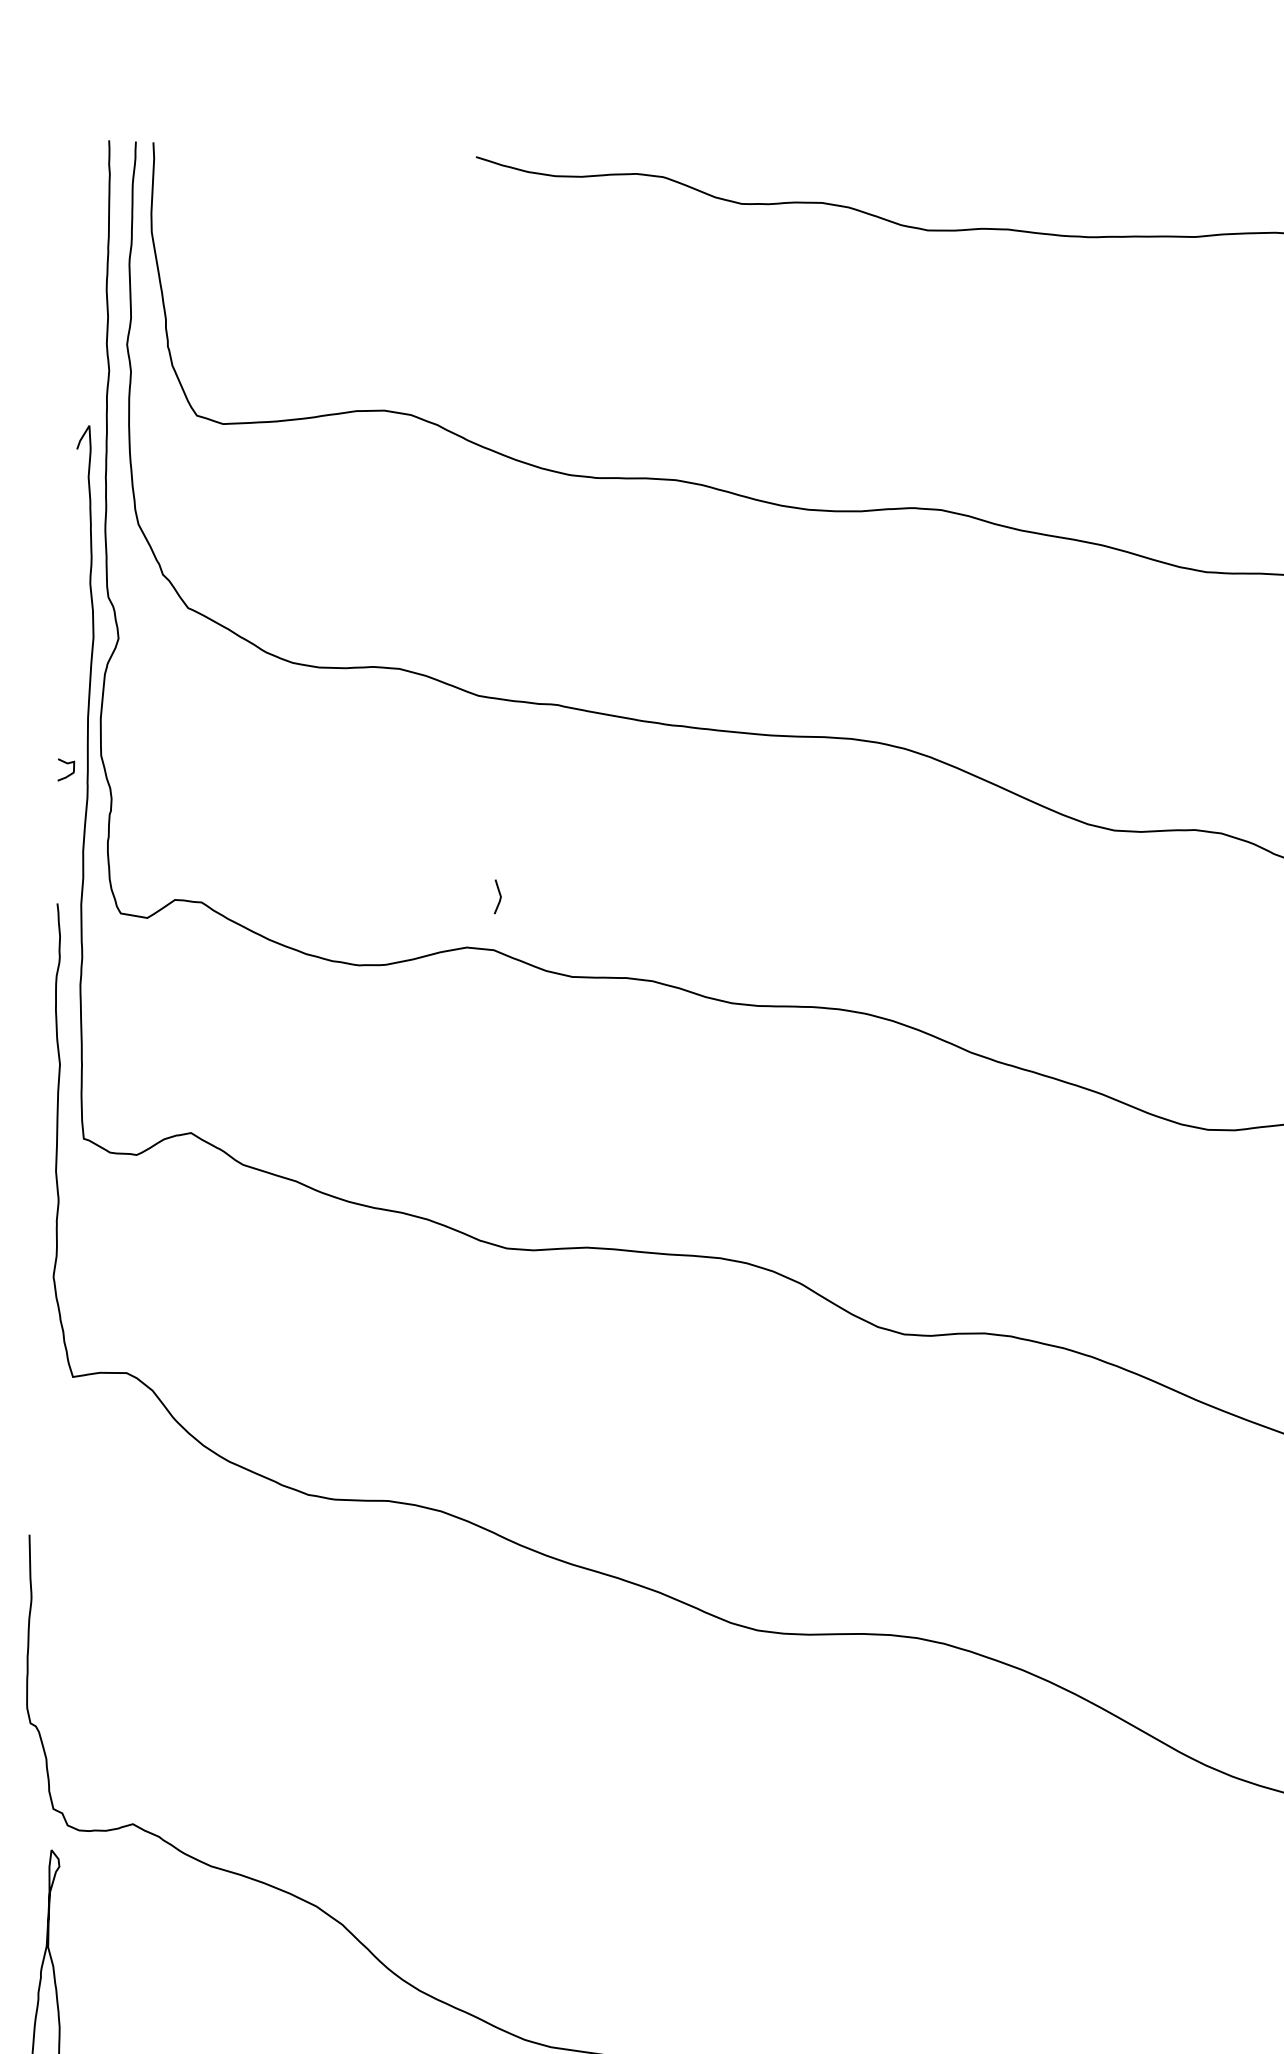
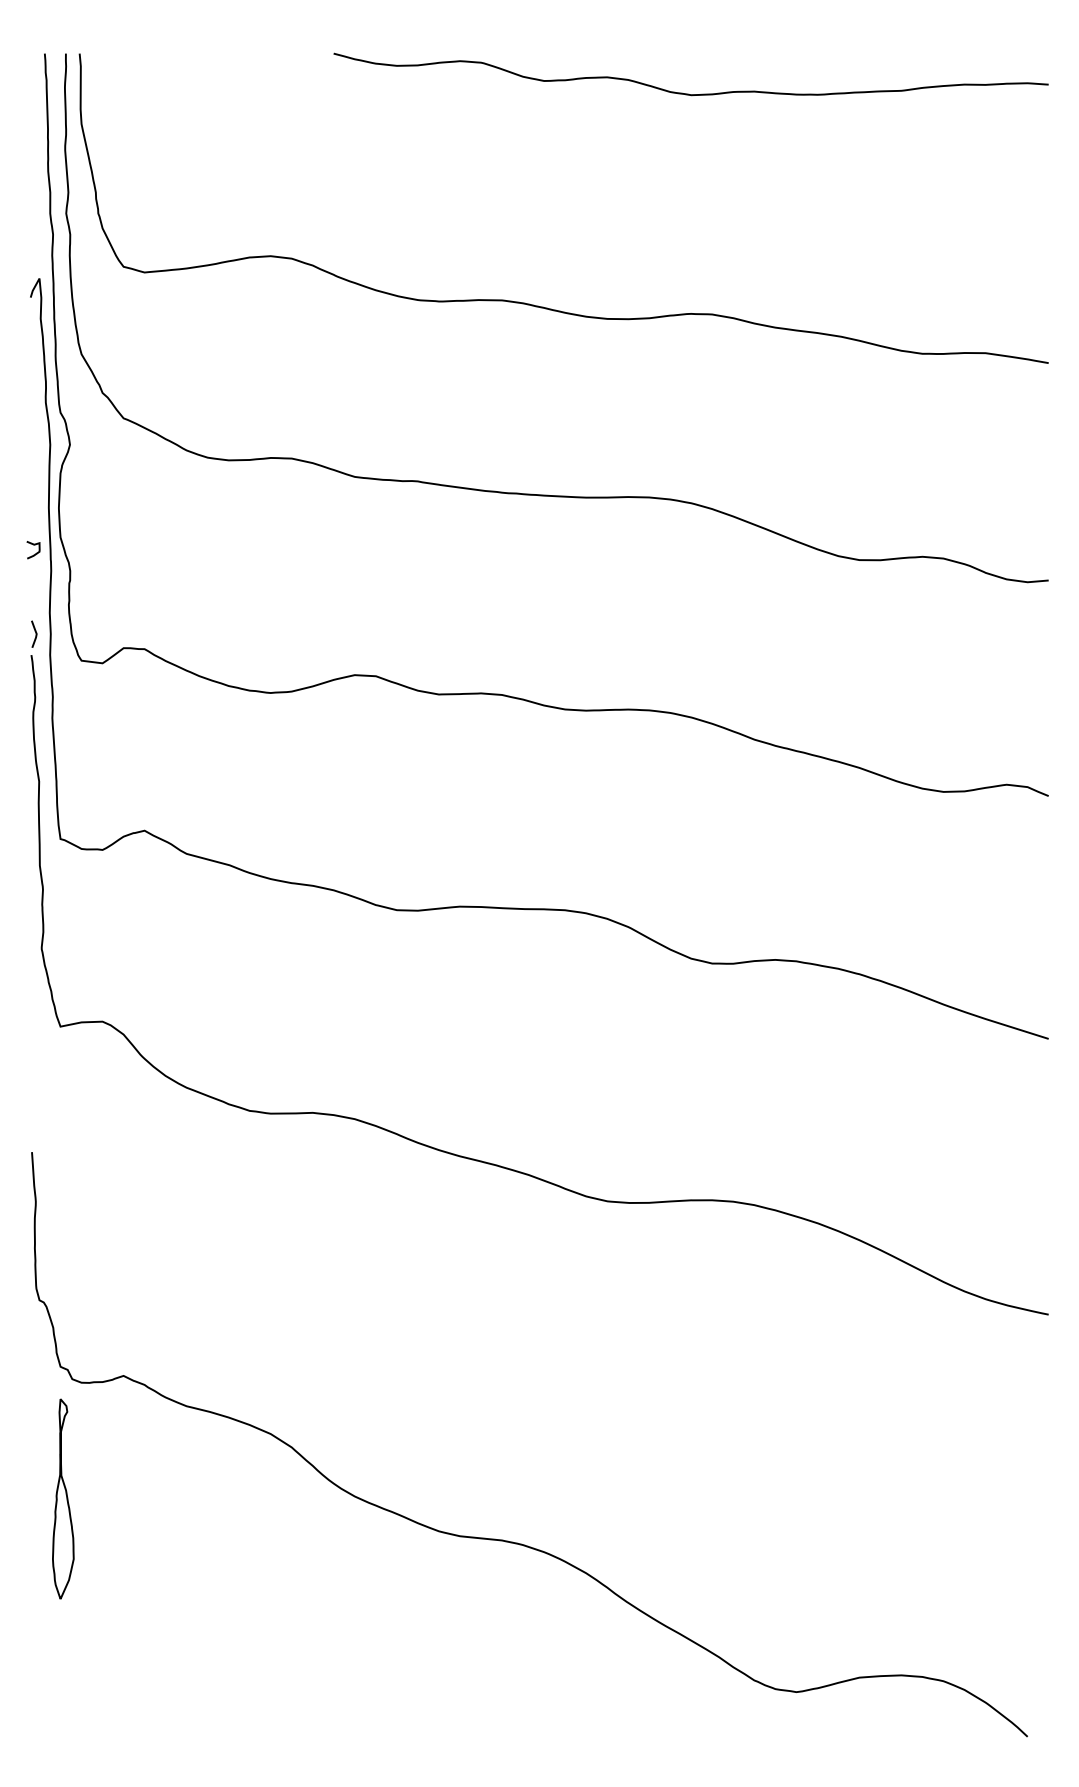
line: (499, 896) -> (35, 633), moved

